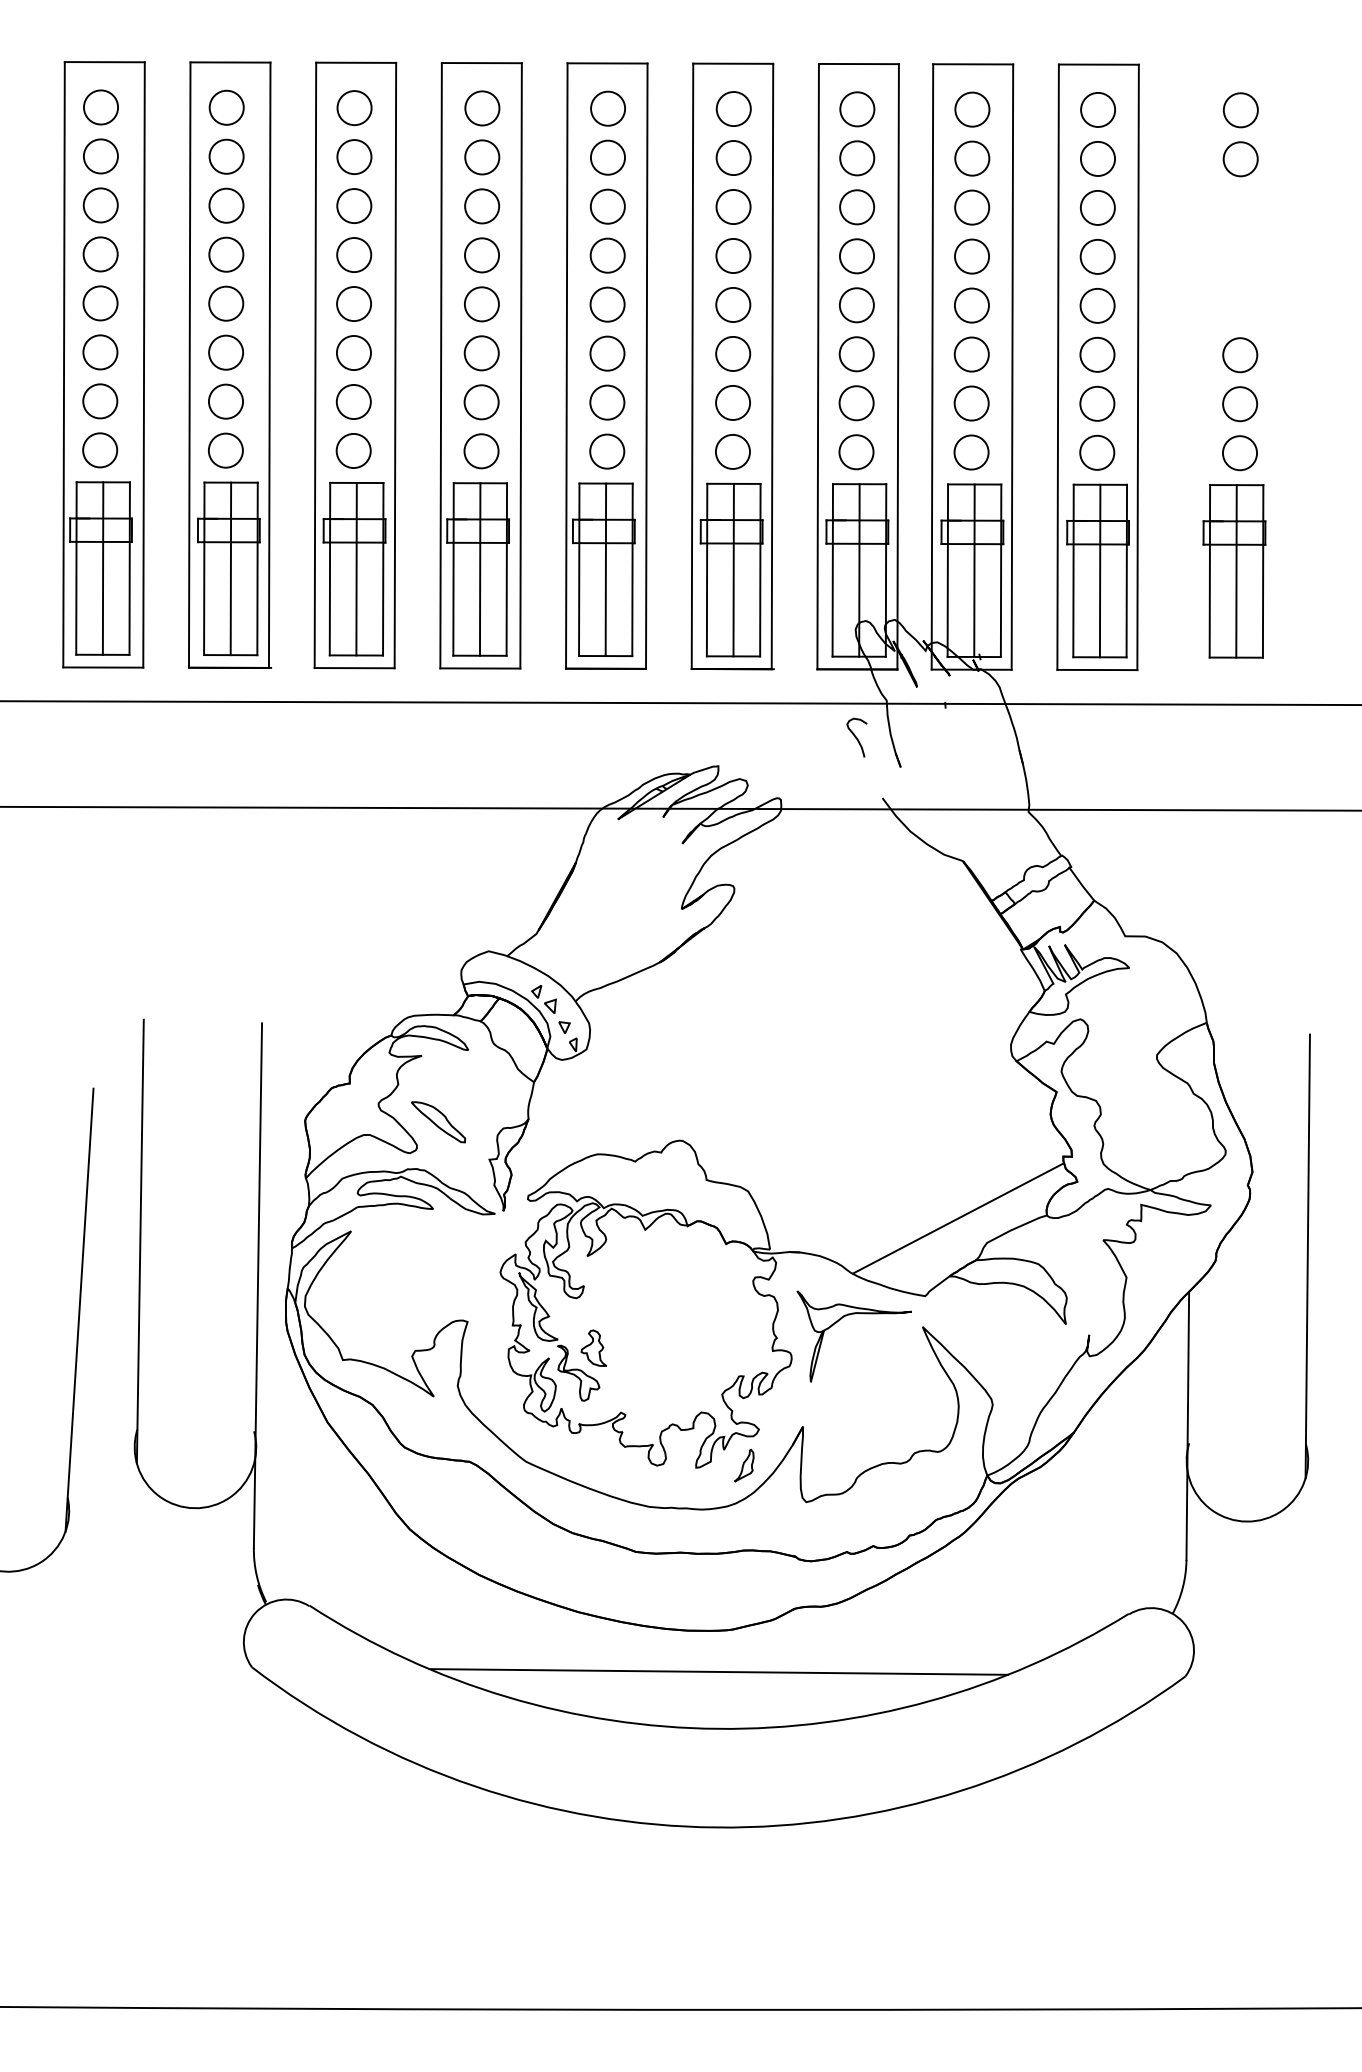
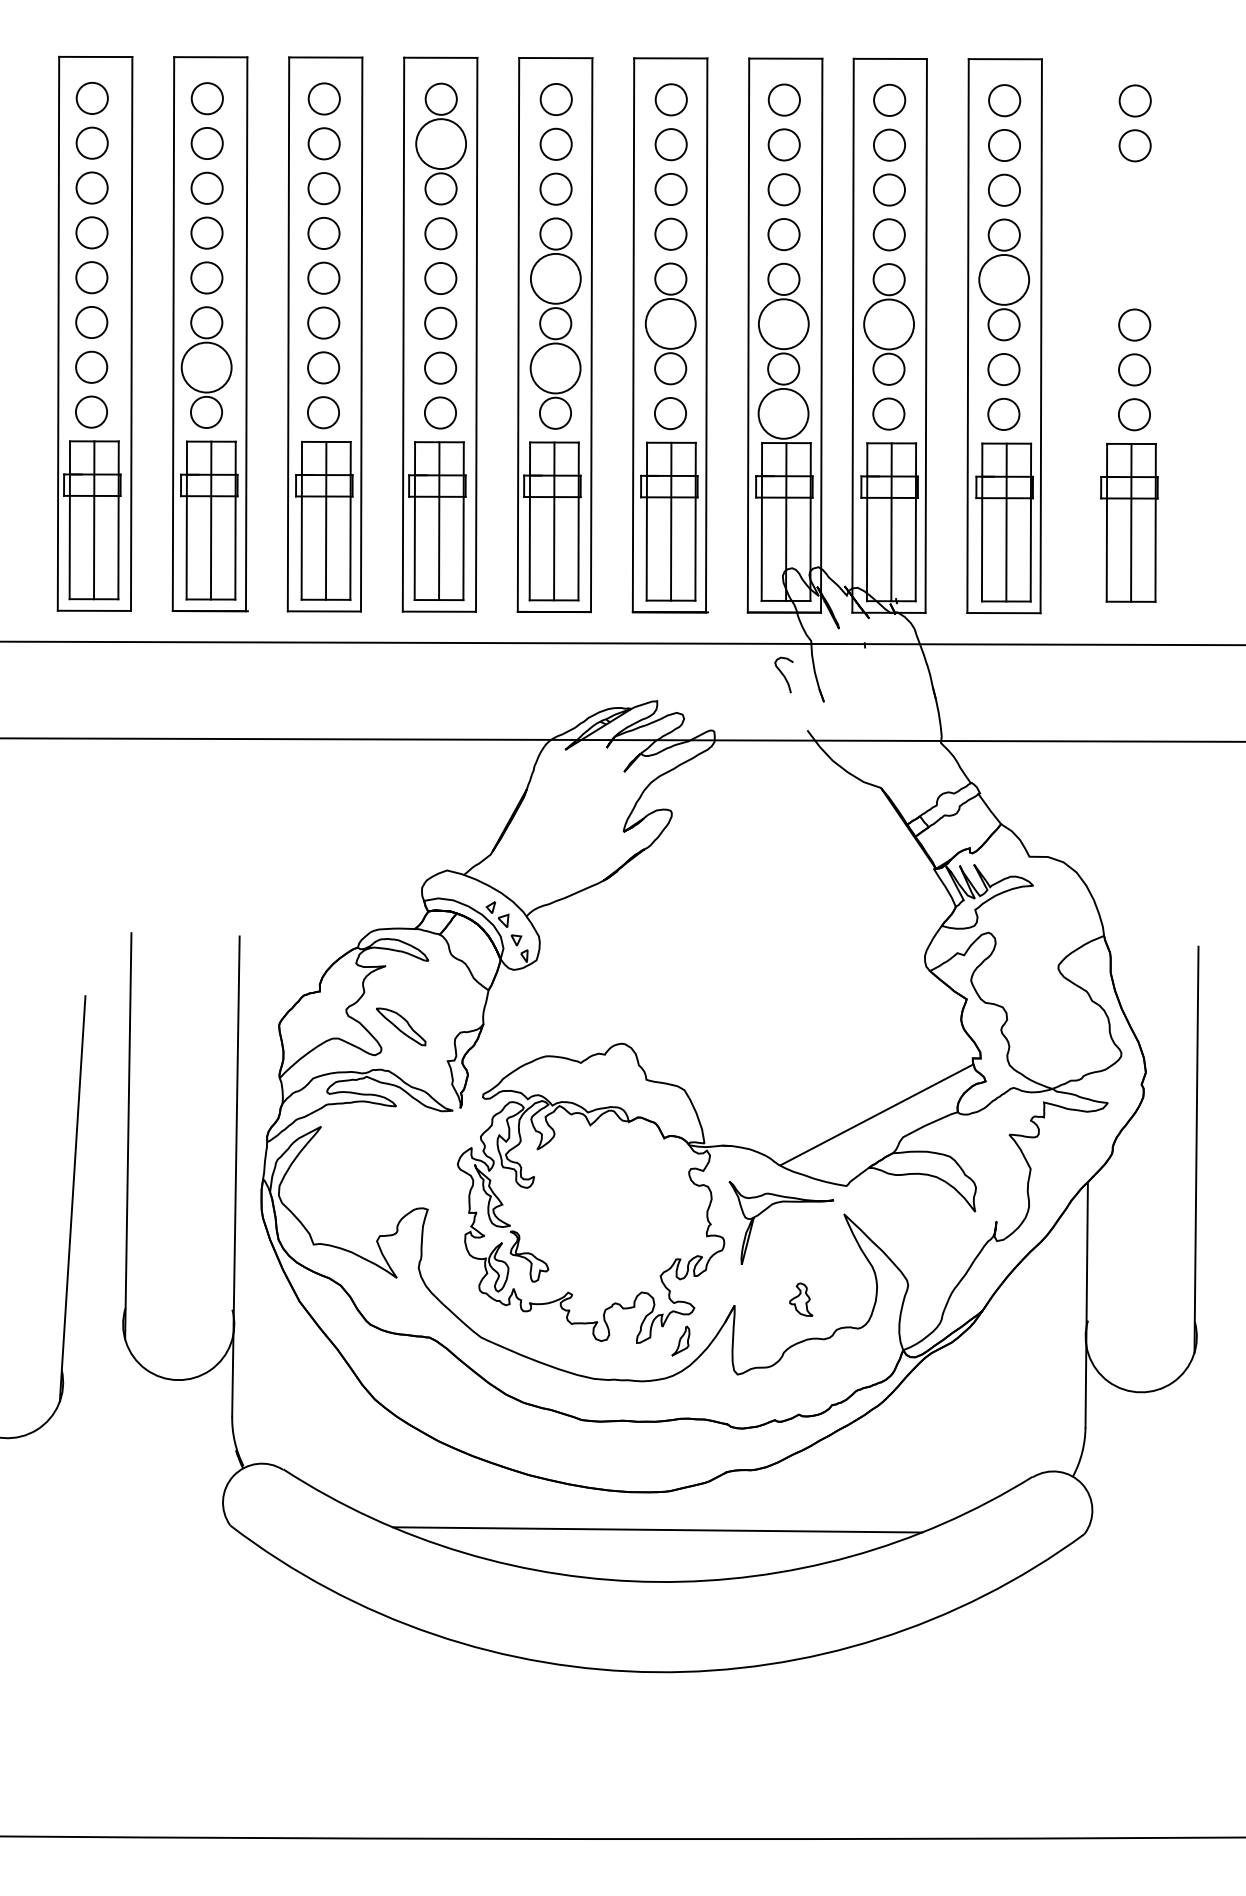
circle: (481, 156) -> (440, 143), size x1.6
circle: (607, 304) -> (555, 278), size x1.6
circle: (1096, 305) -> (1003, 279), size x1.6
circle: (732, 353) -> (670, 323), size x1.6
circle: (856, 353) -> (783, 323), size x1.6
circle: (971, 354) -> (888, 324), size x1.6
circle: (225, 401) -> (206, 367), size x1.6
circle: (607, 402) -> (555, 368), size x1.6
circle: (856, 451) -> (783, 413), size x1.6
part: (594, 1348) -> (801, 1299), moved

